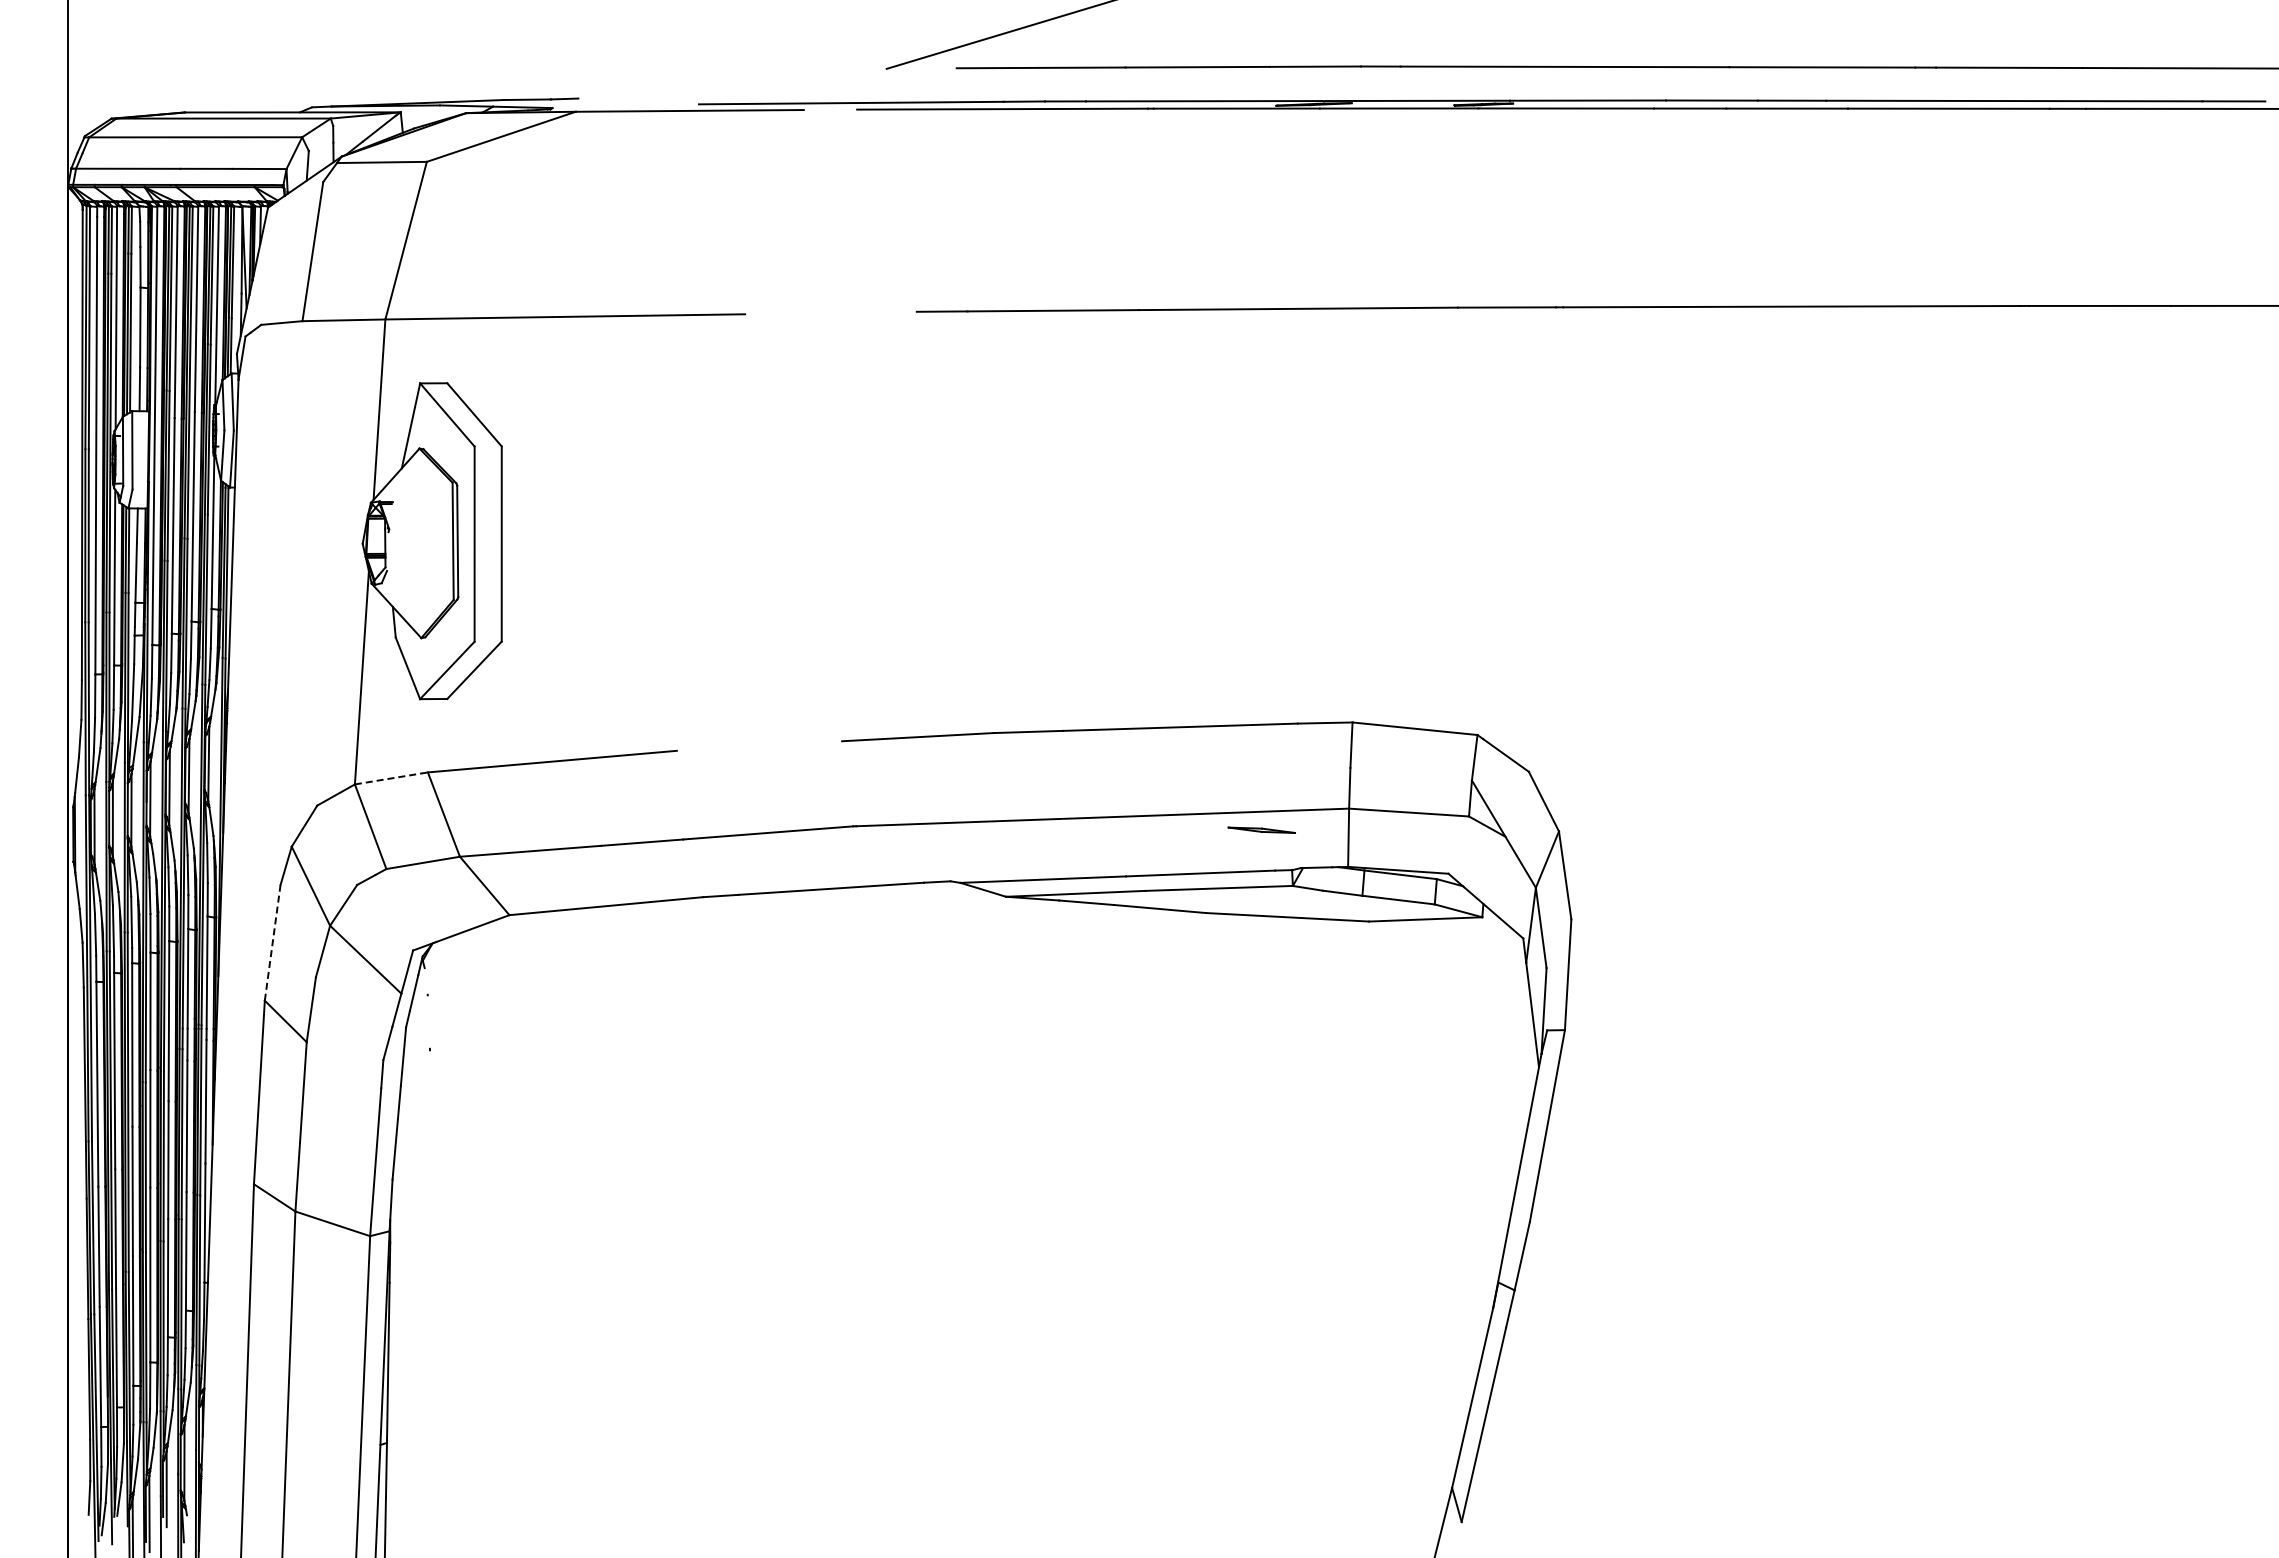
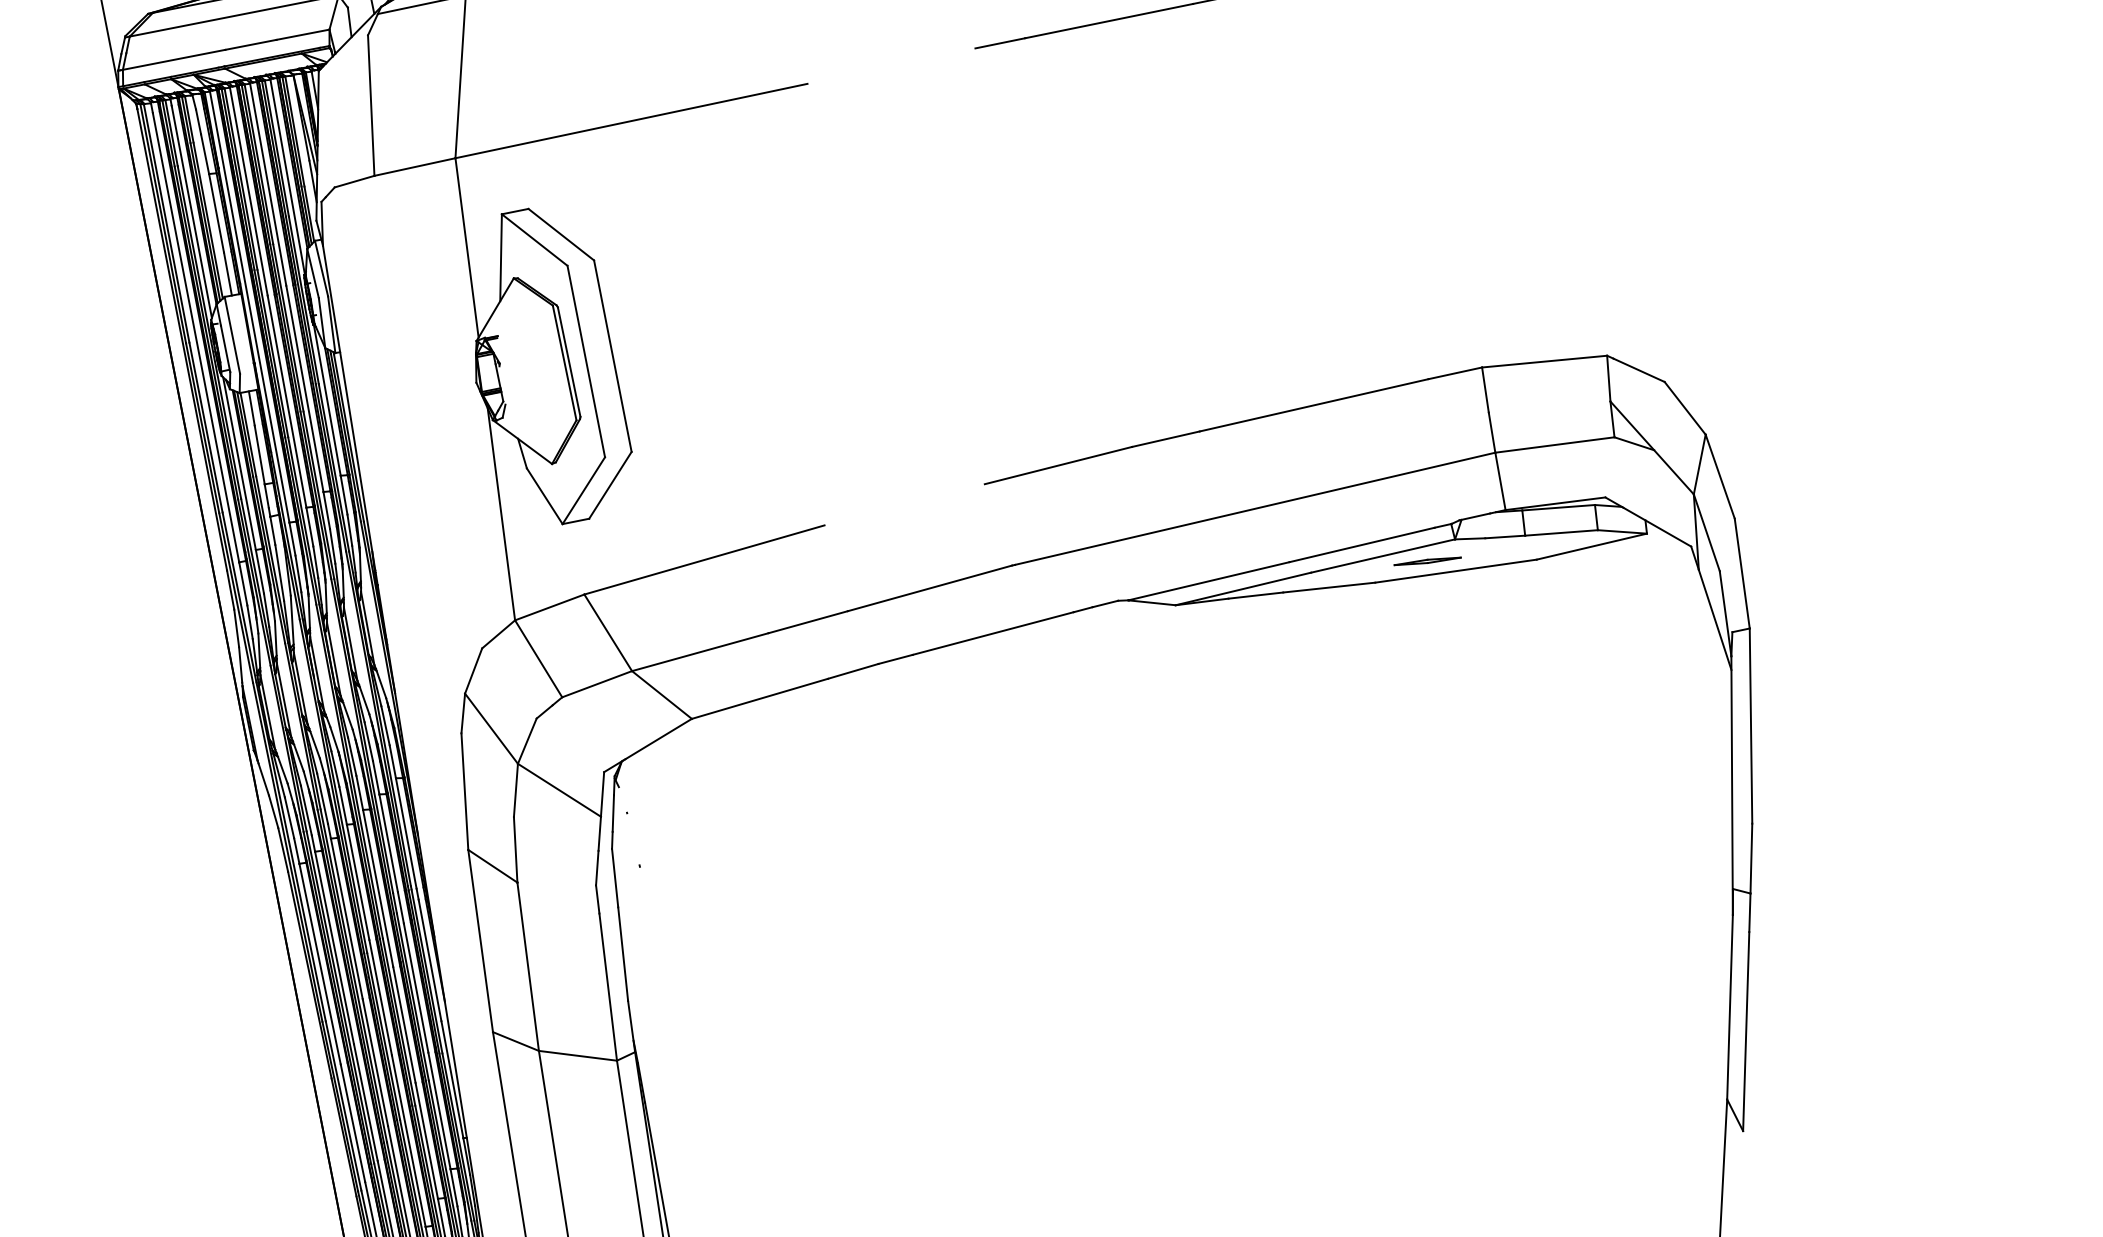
line: (391, 778) -> (549, 607), dashed -> solid
part: (1261, 829) -> (1427, 560), moved
line: (272, 942) -> (464, 791), dashed -> solid

